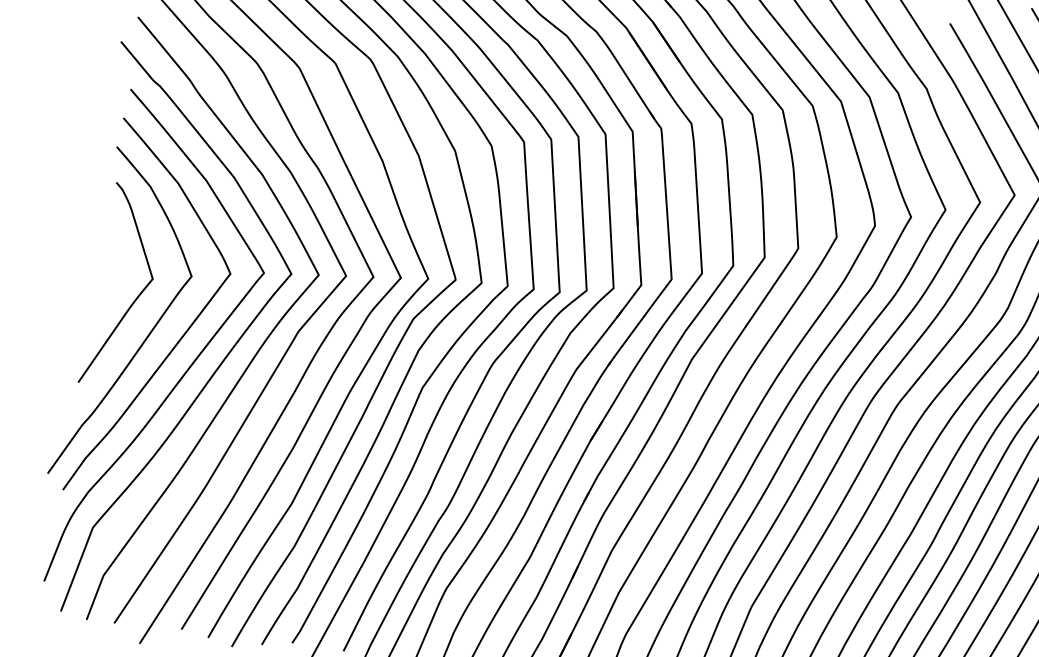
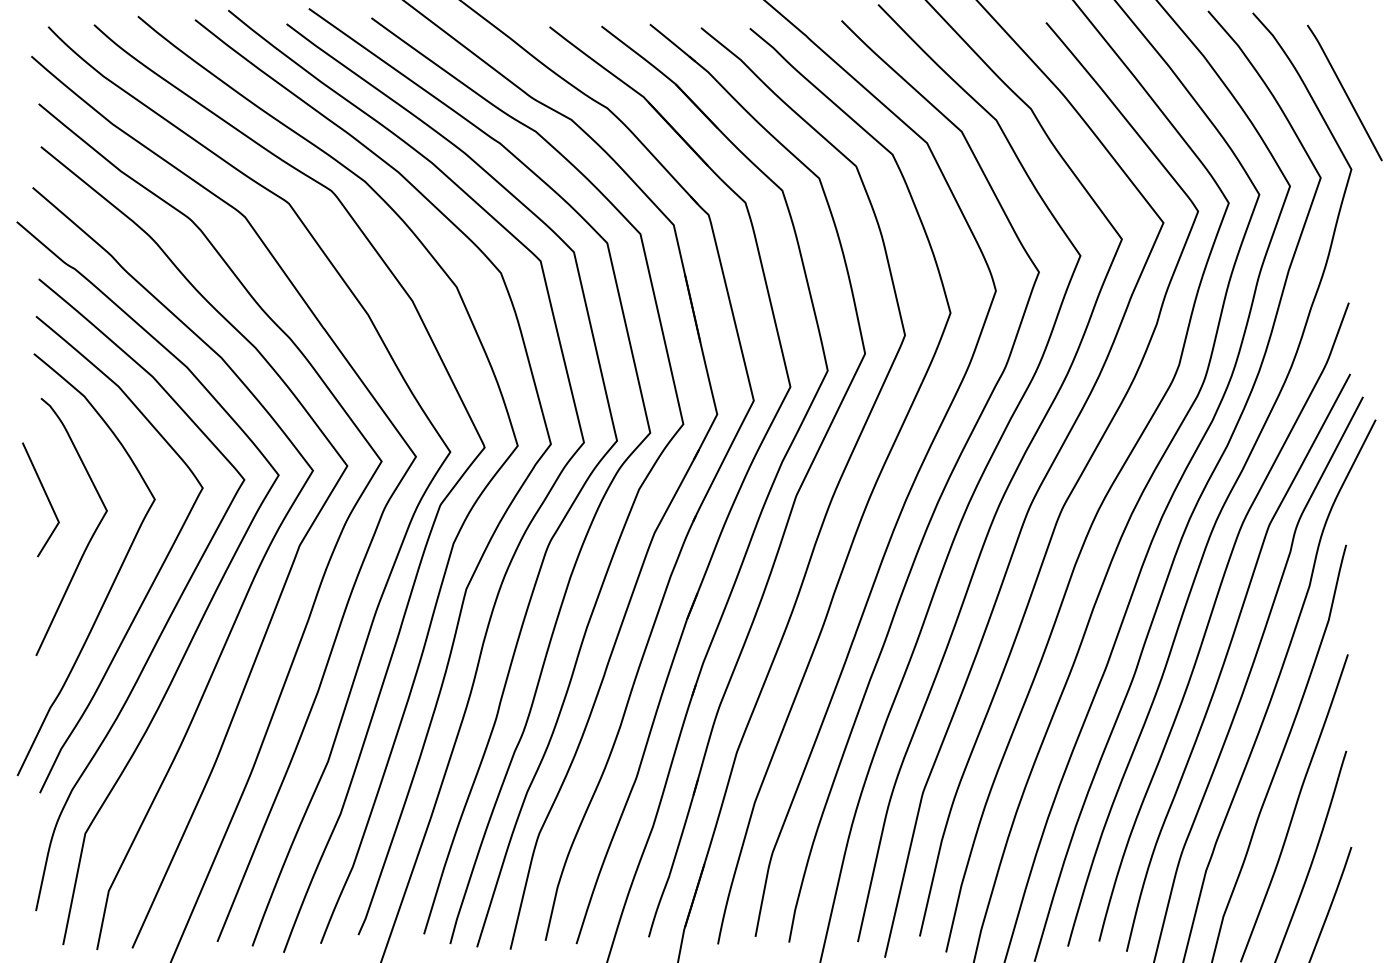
line: (107, 260) -> (46, 497), added

